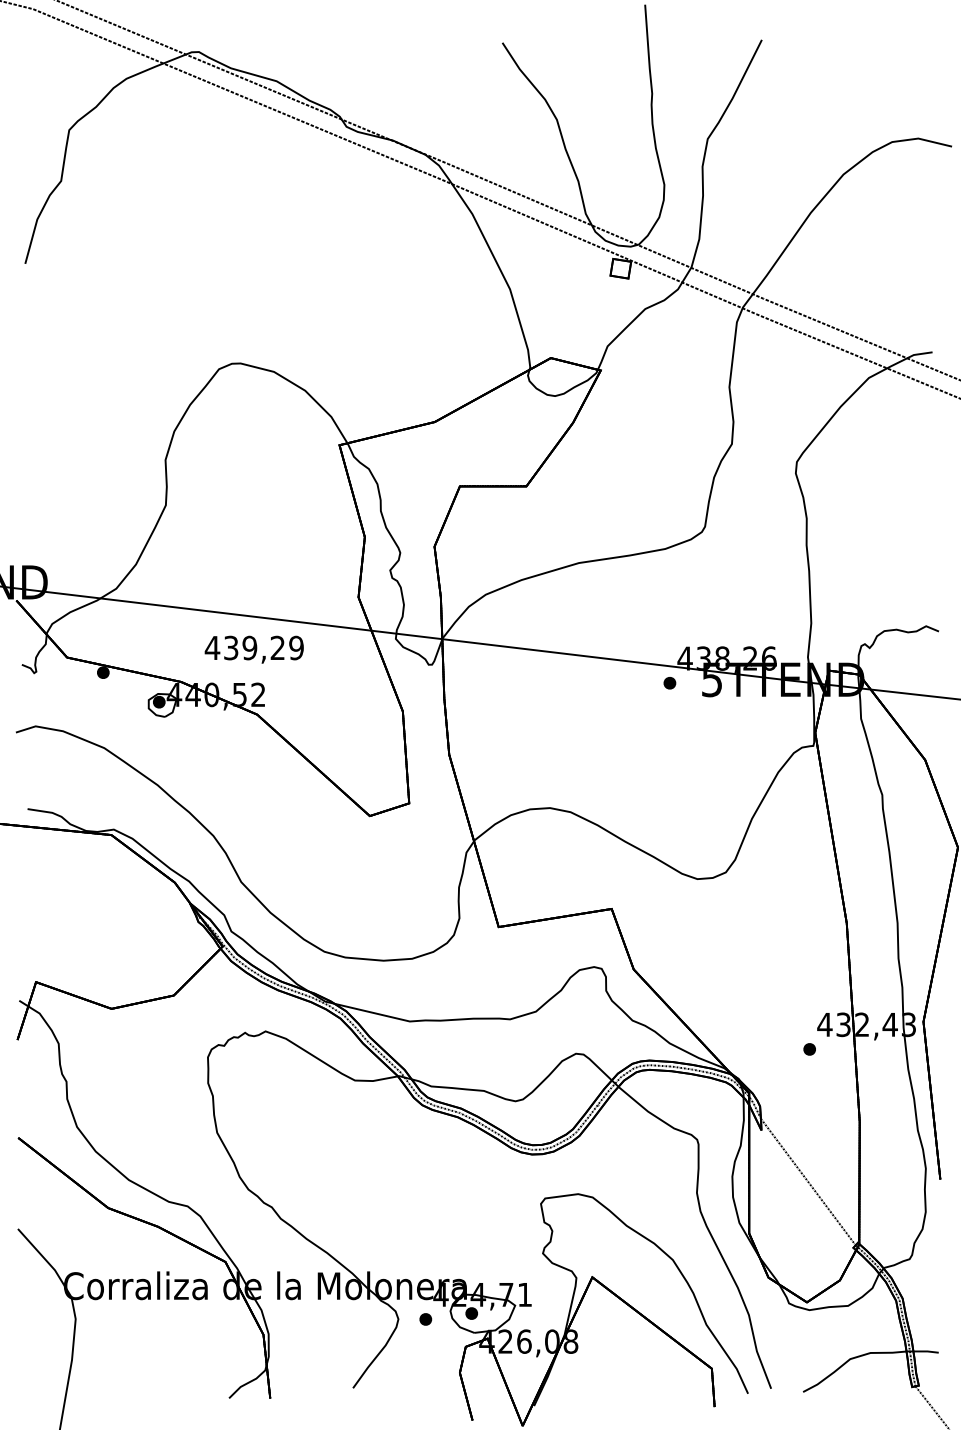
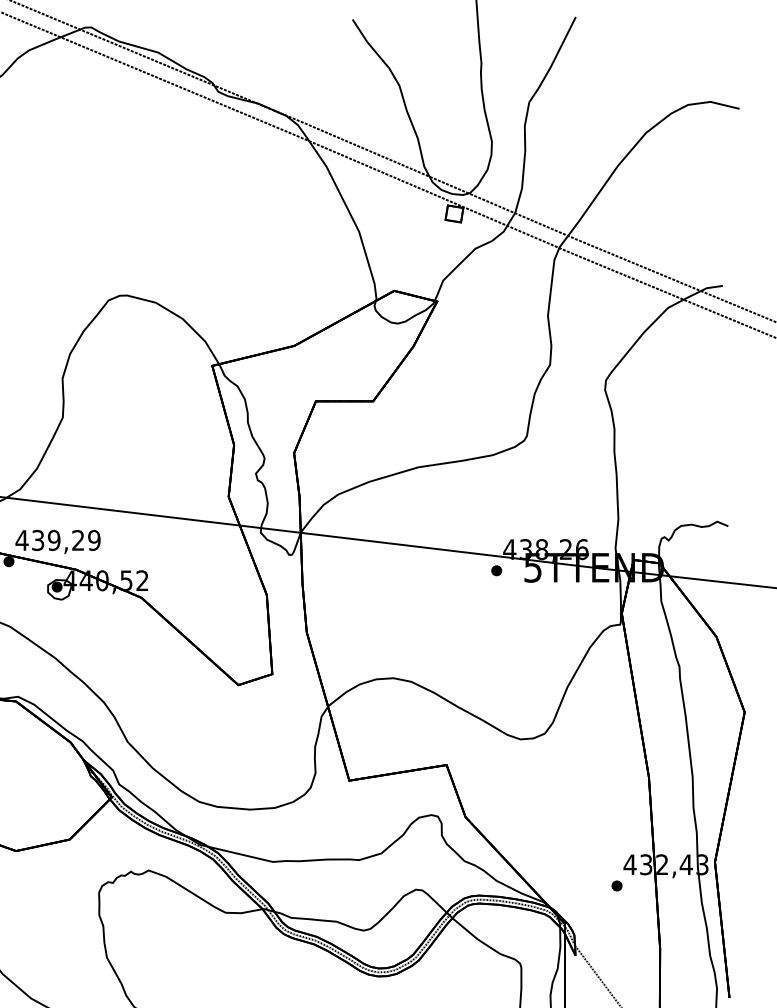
text: (253, 649) -> (57, 541), moved

